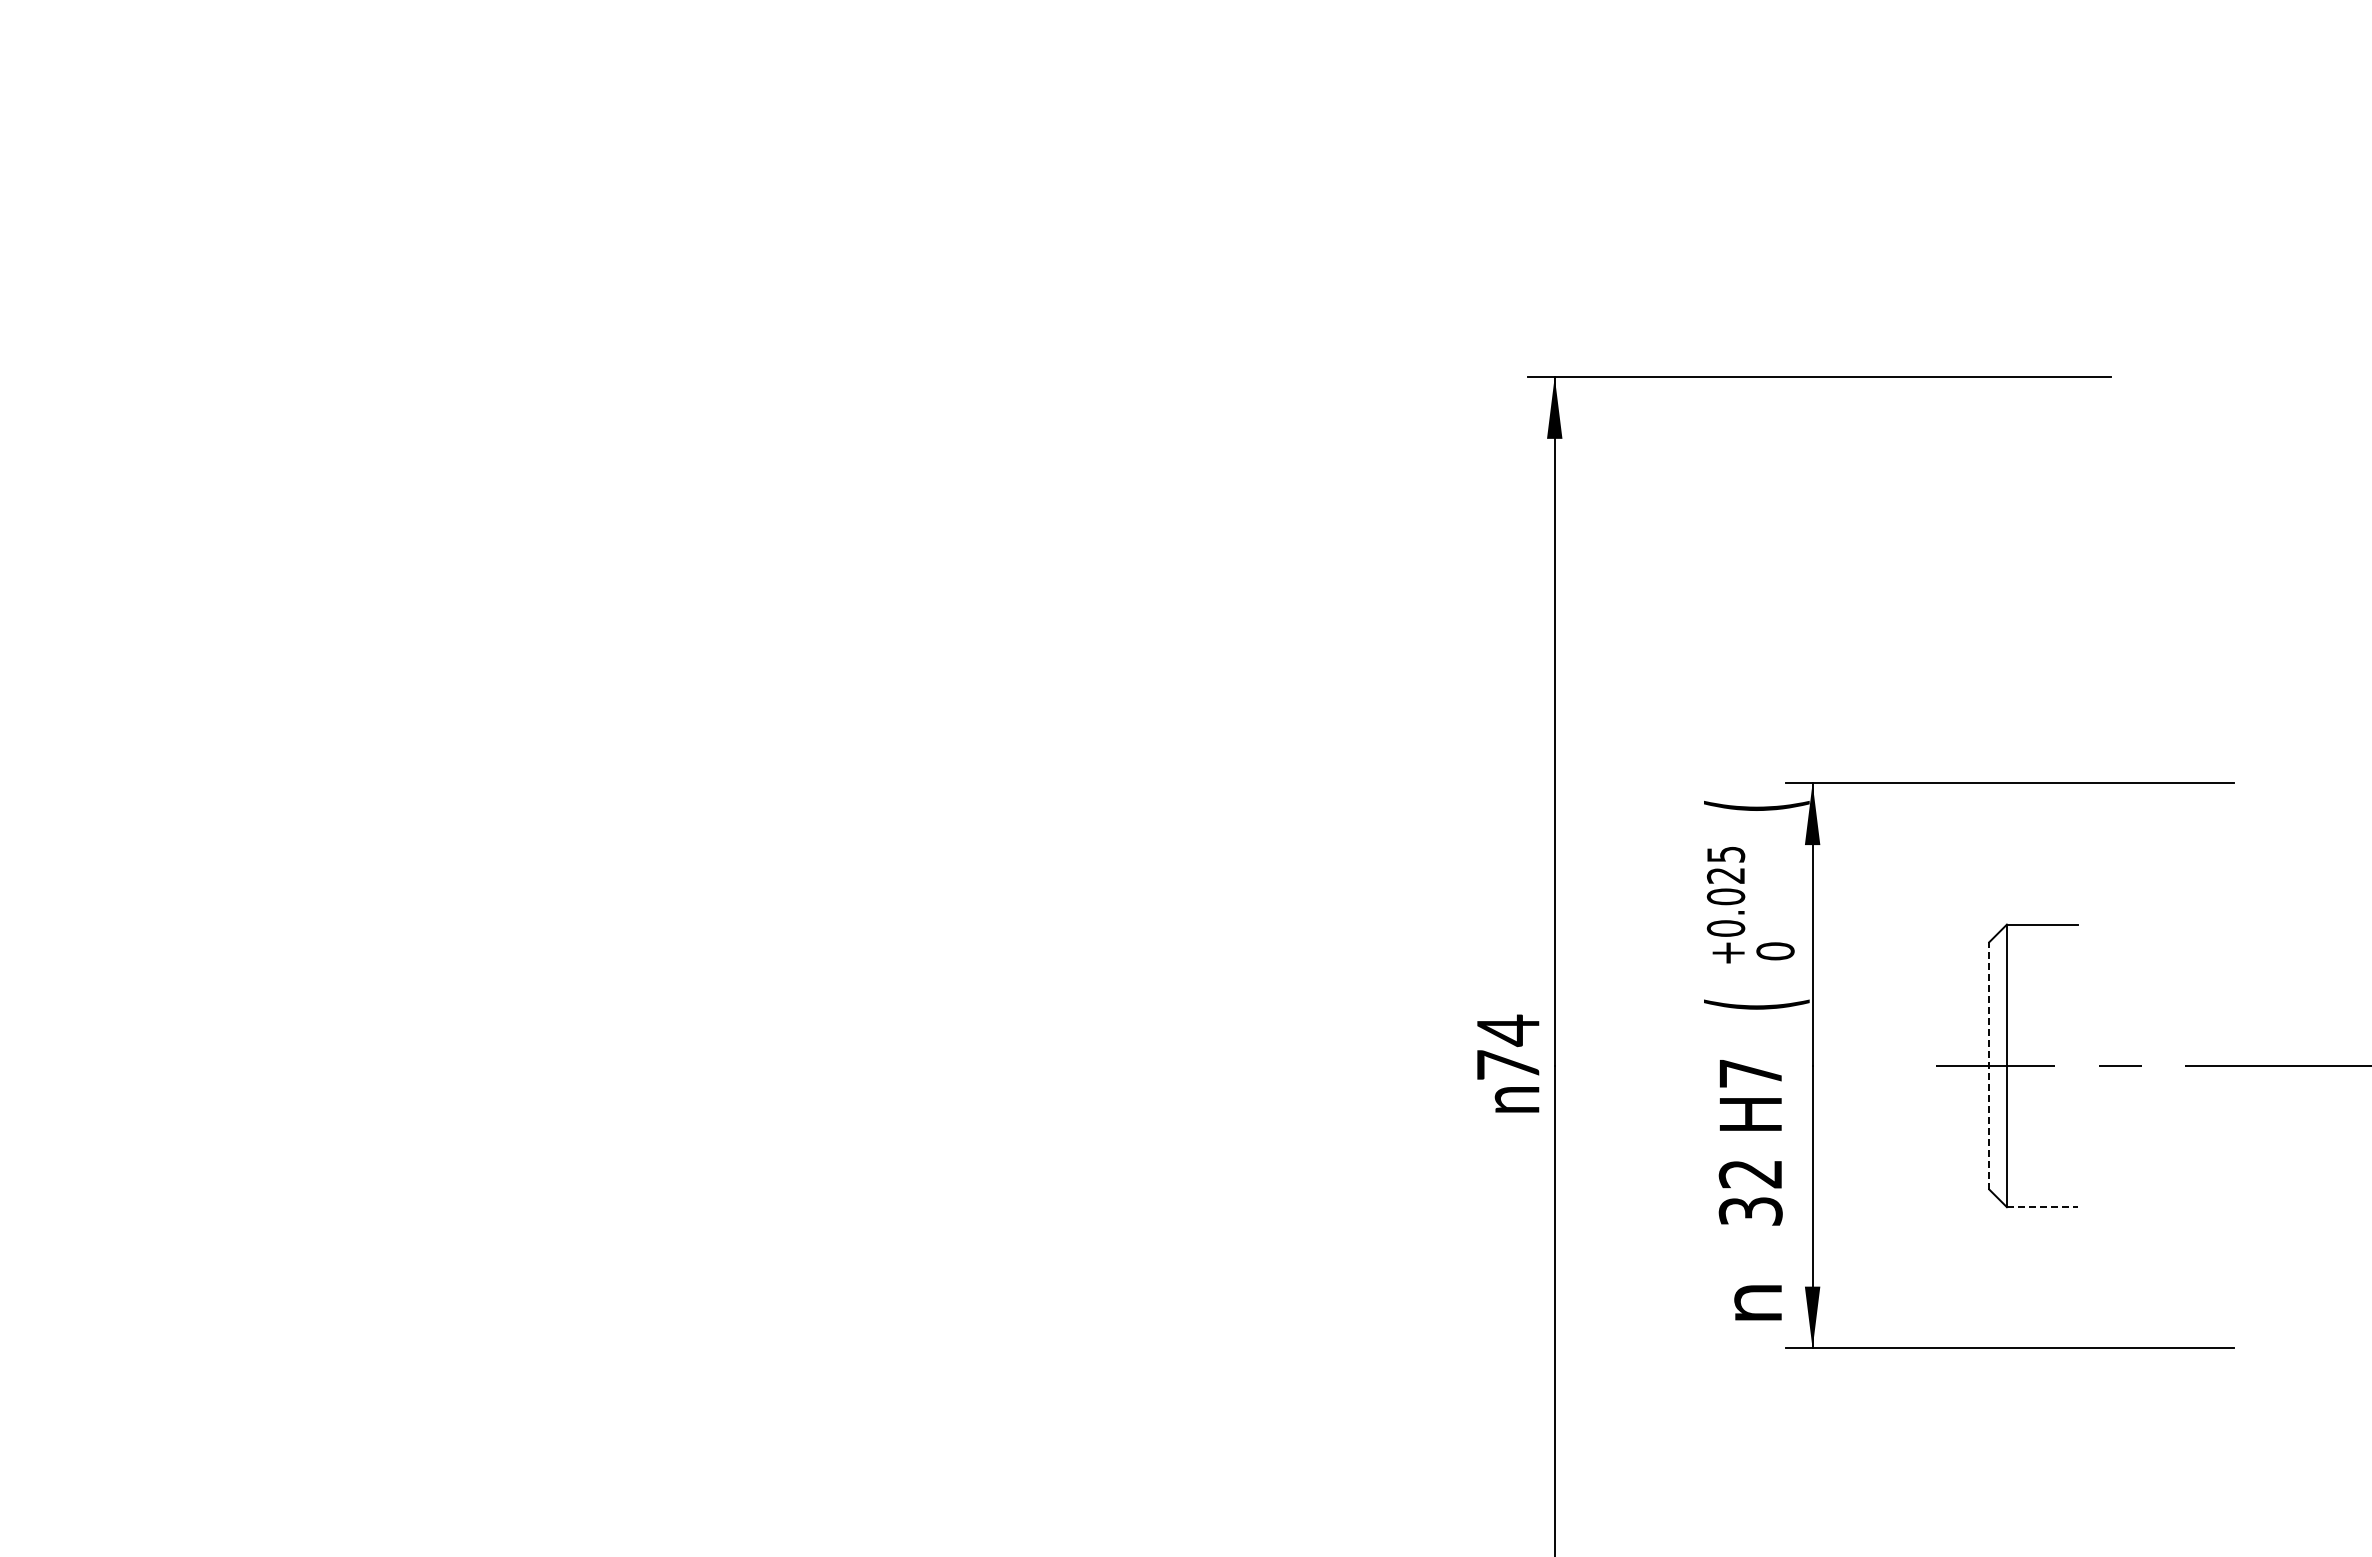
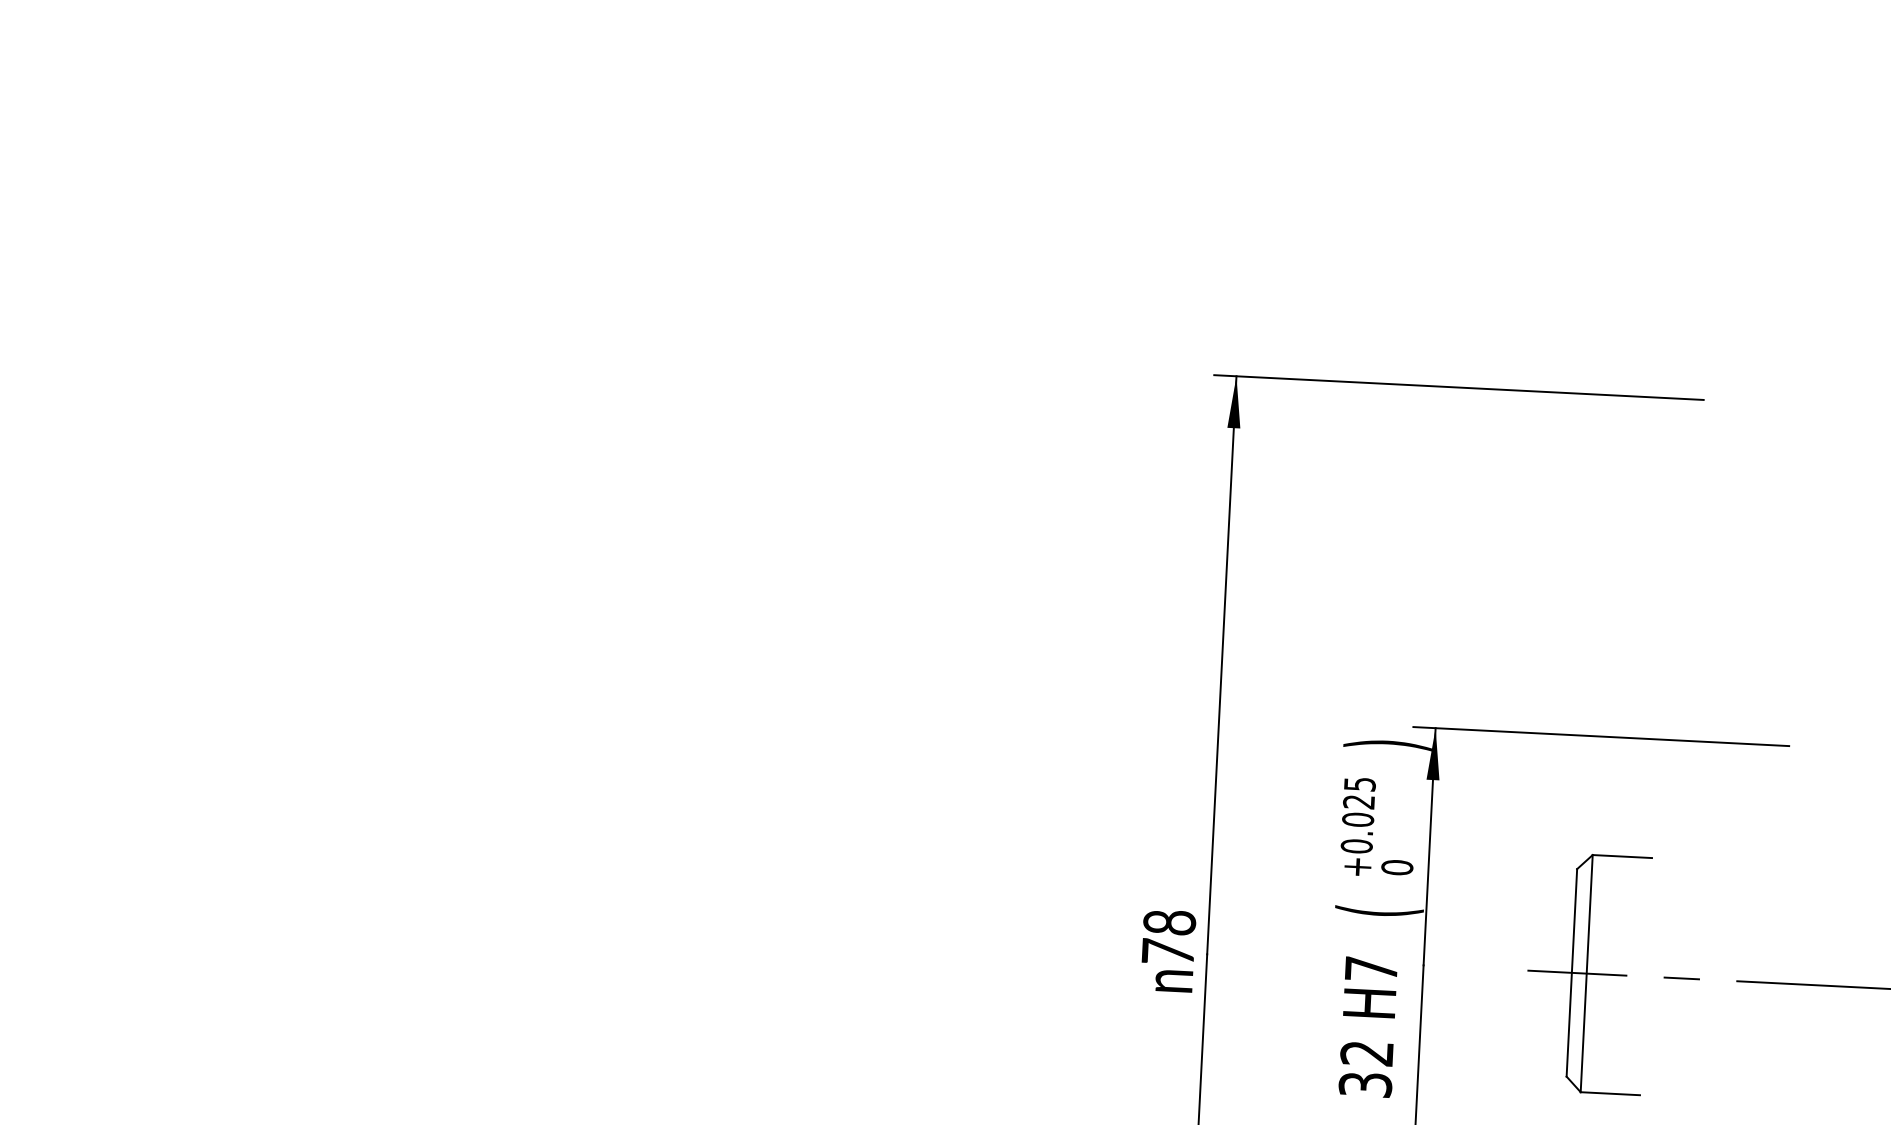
text: (1756, 805) -> (1387, 744), ( -> )
text: (1507, 1030) -> (1169, 922), 74 -> 78
line: (1989, 1065) -> (1572, 972), dashed -> solid
line: (2042, 1207) -> (1610, 1093), dashed -> solid

